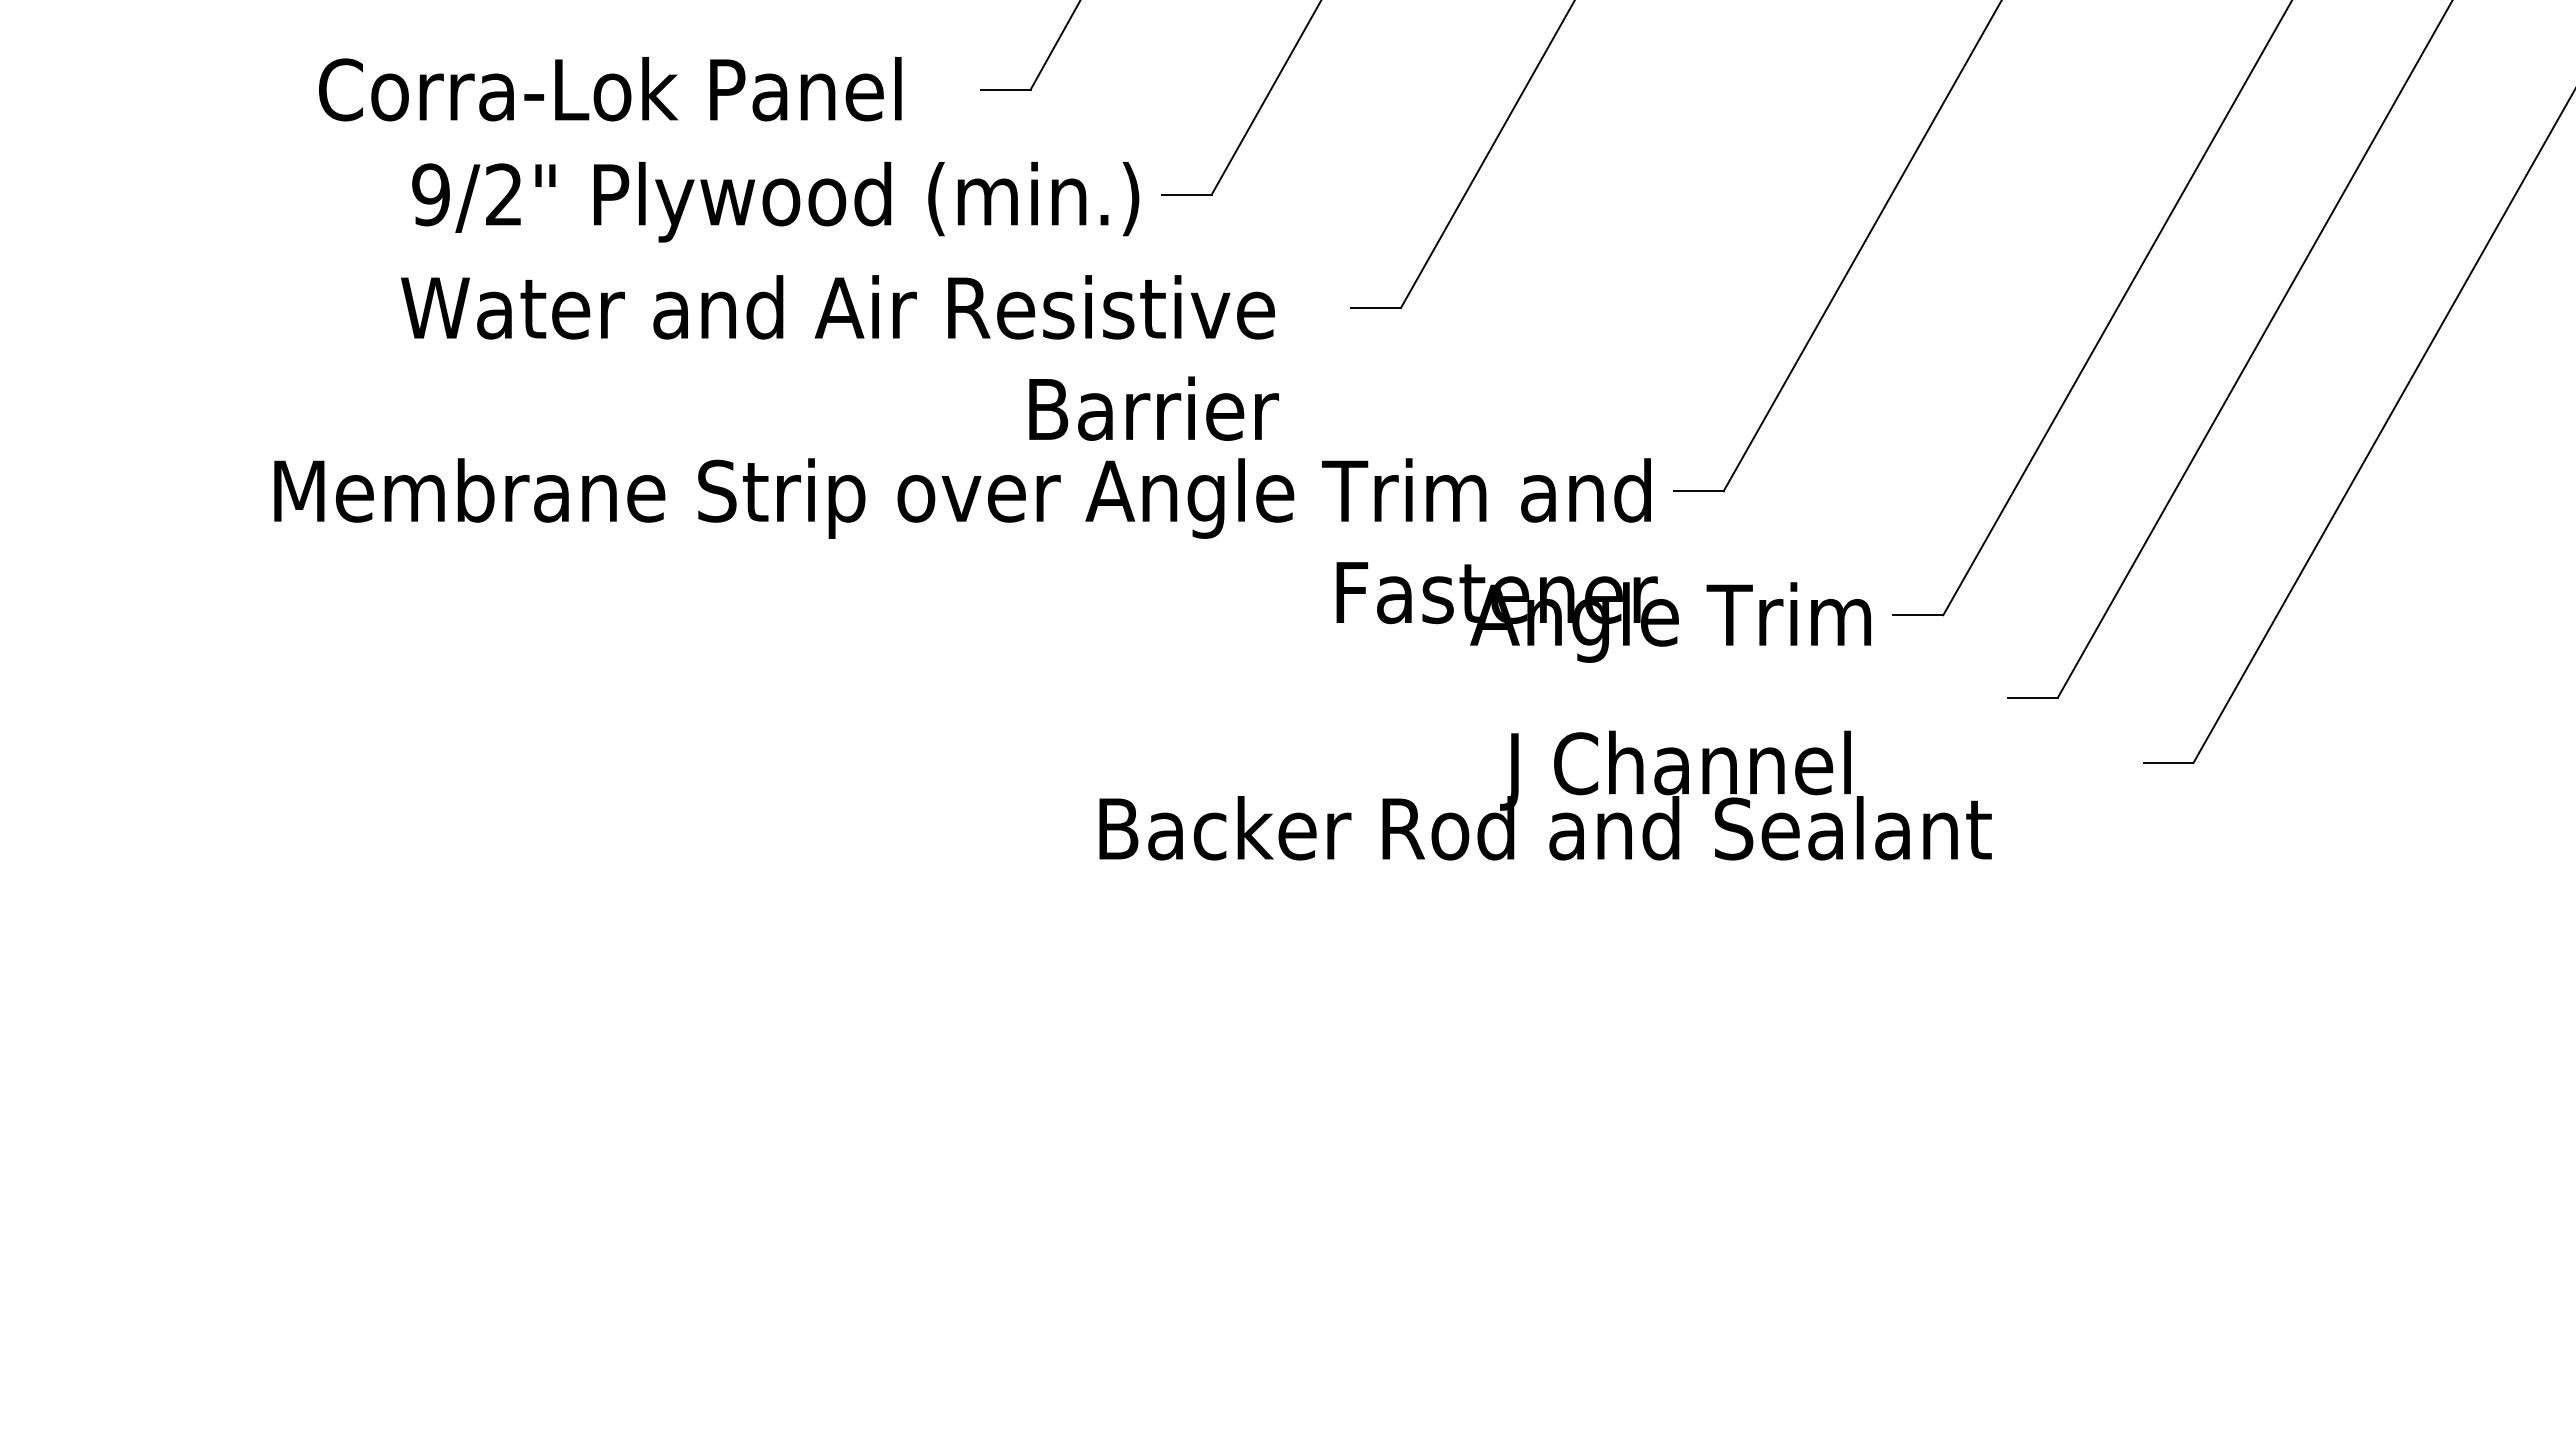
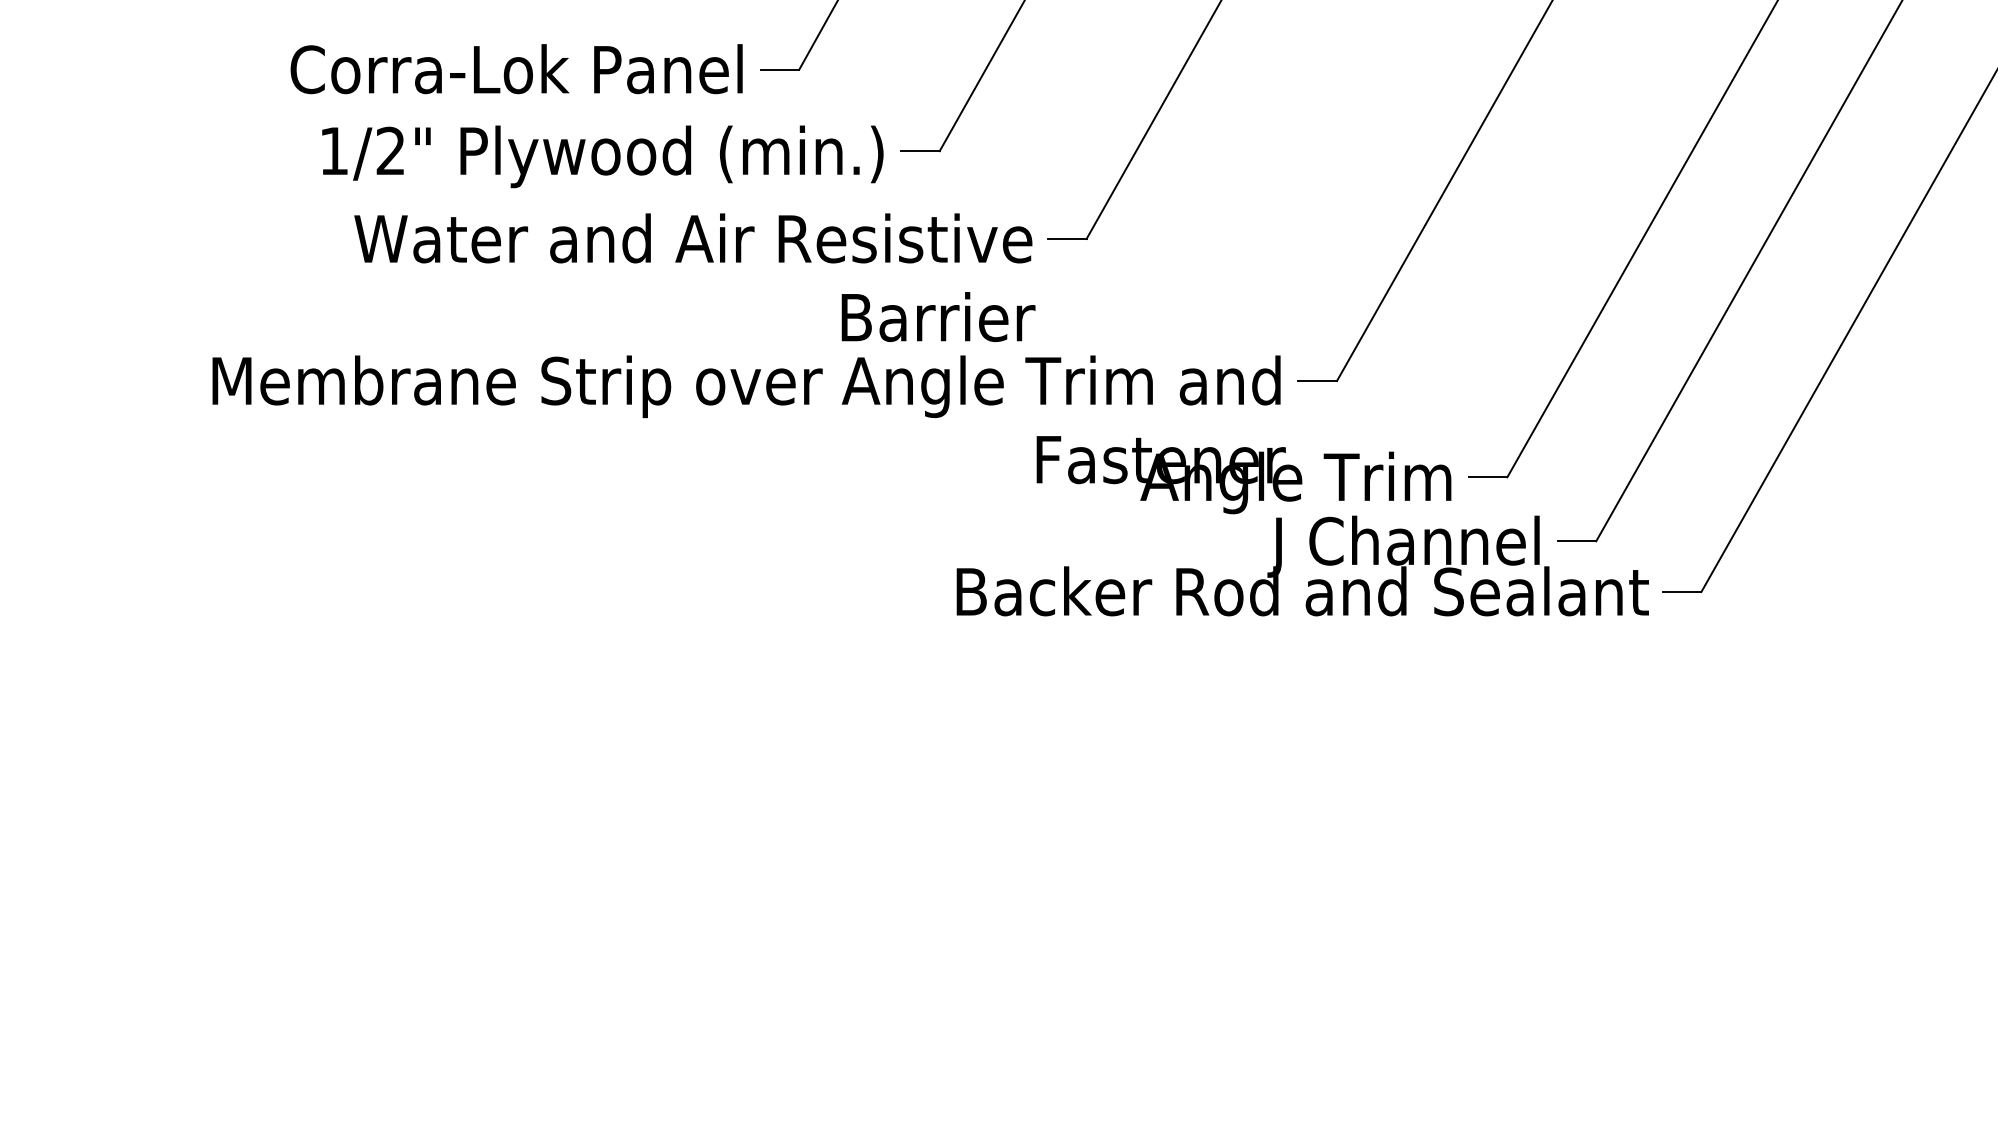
text: (610, 89) -> (516, 69), moved
text: (430, 194) -> (333, 150), 9/2" -> 1/2"
text: (839, 357) -> (694, 277), moved
text: (1545, 795) -> (1302, 565), moved

